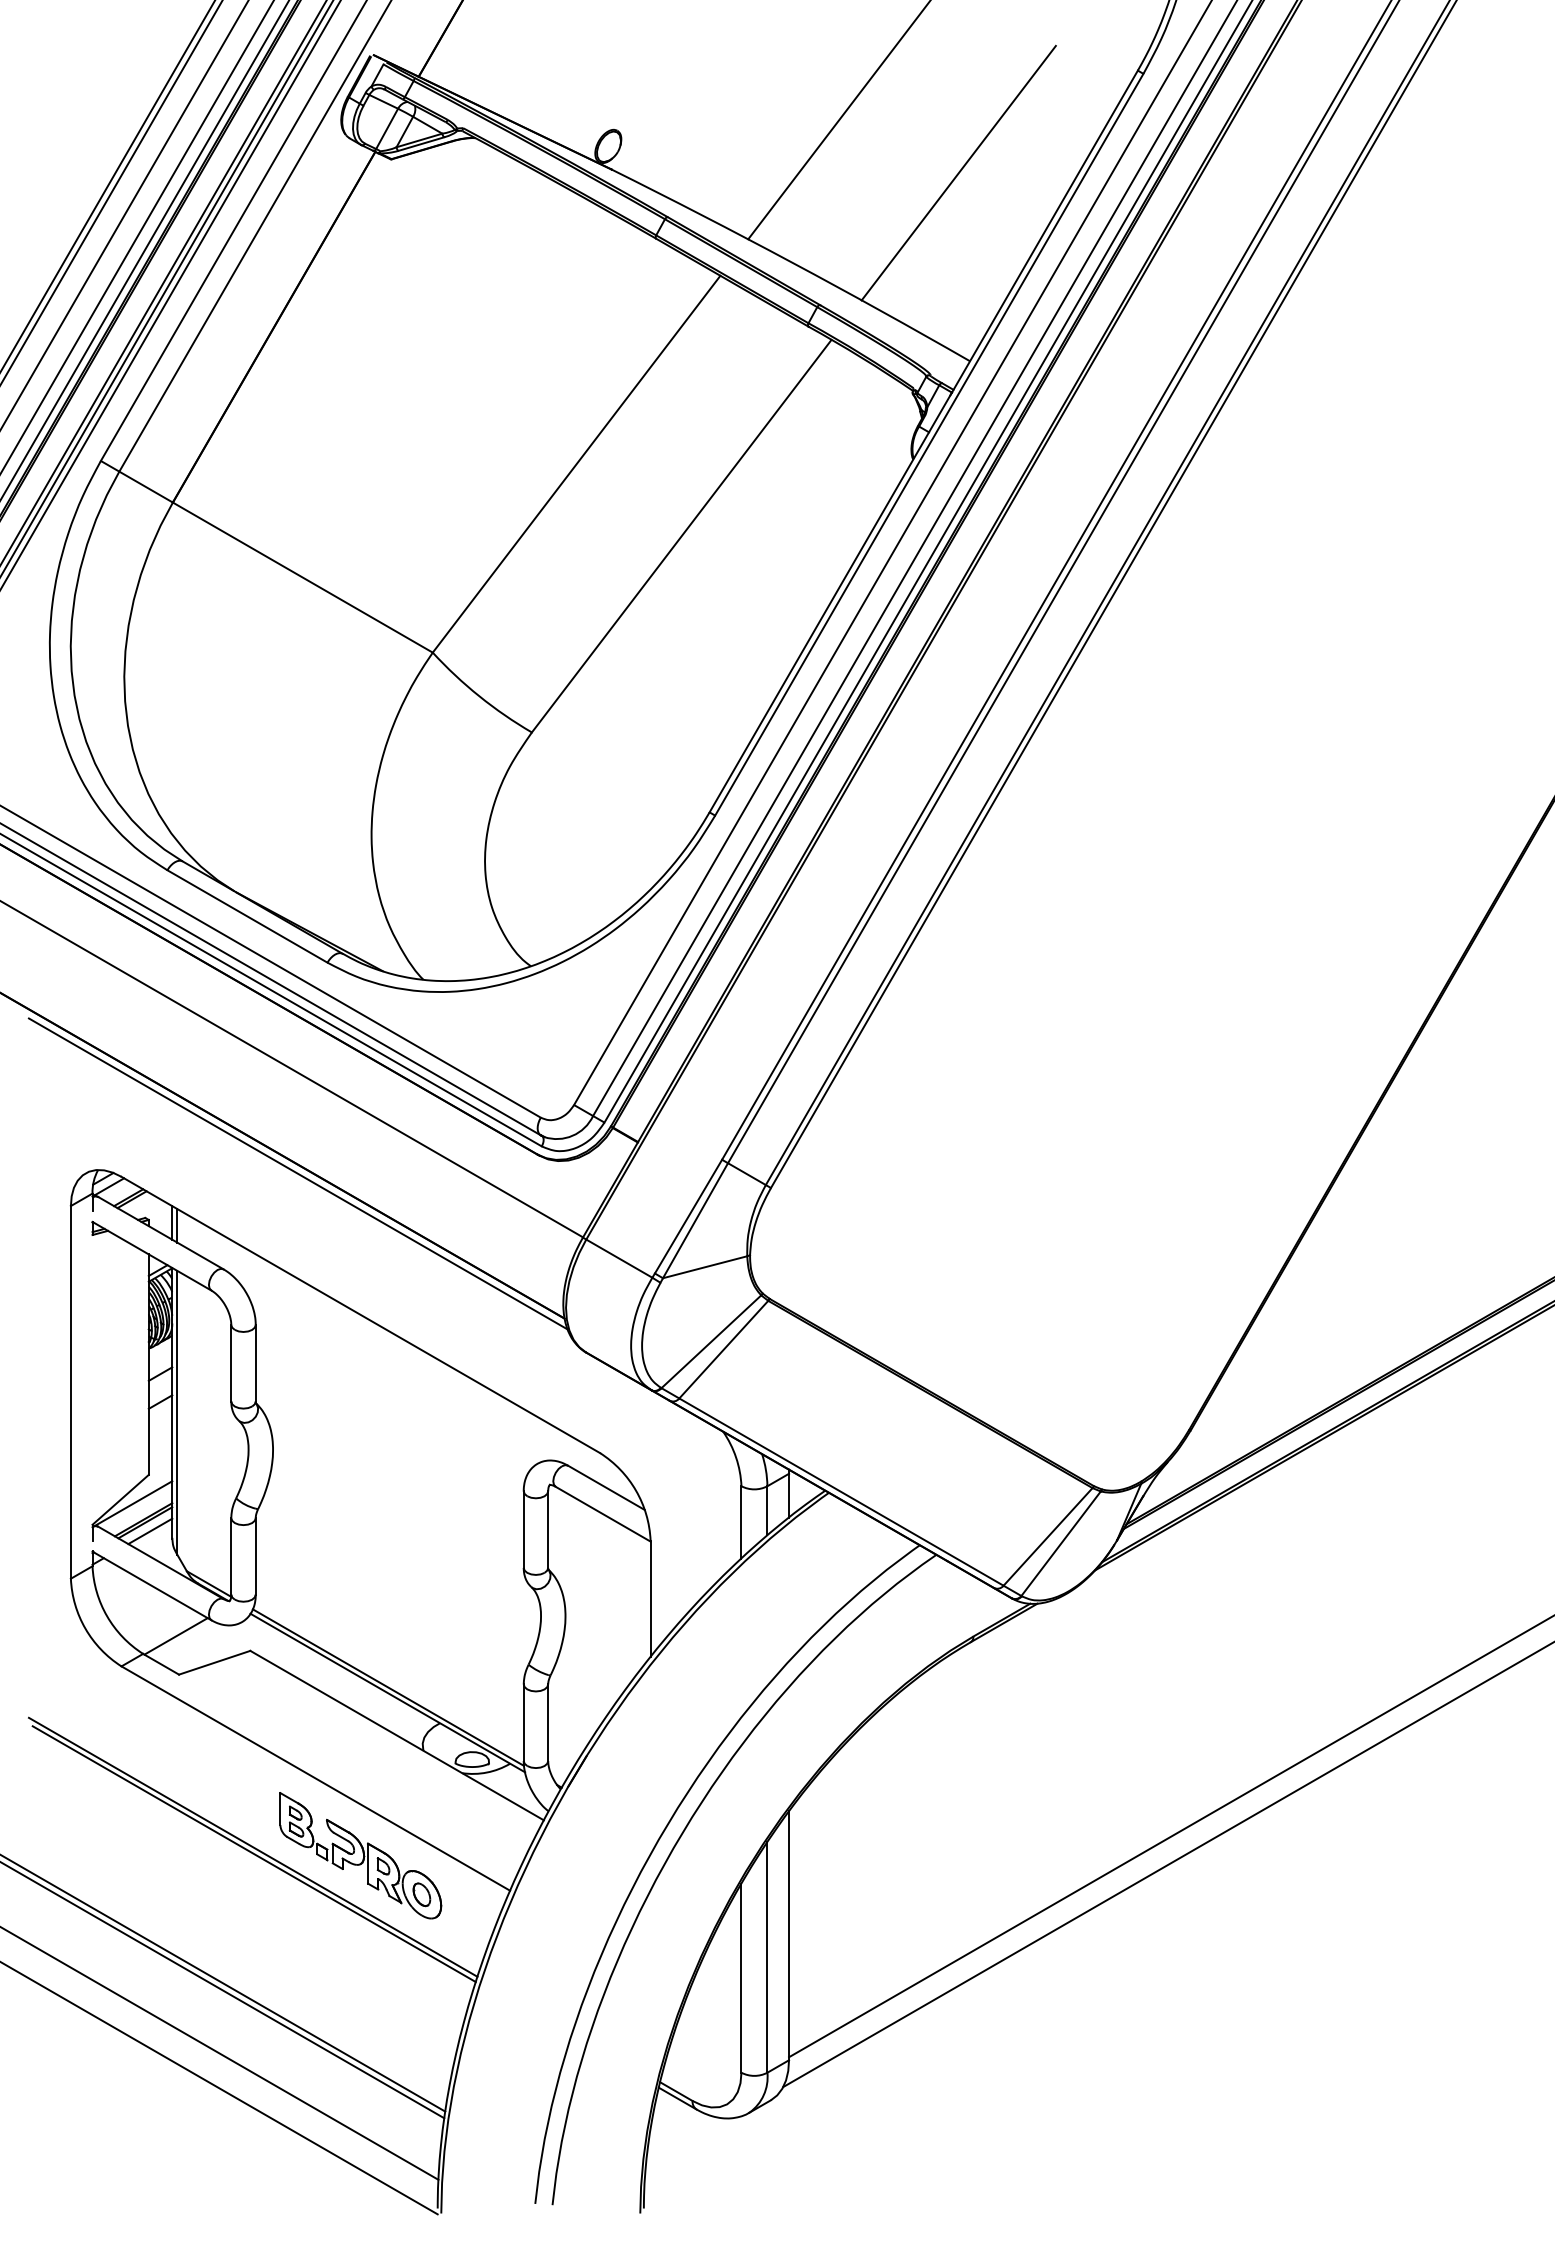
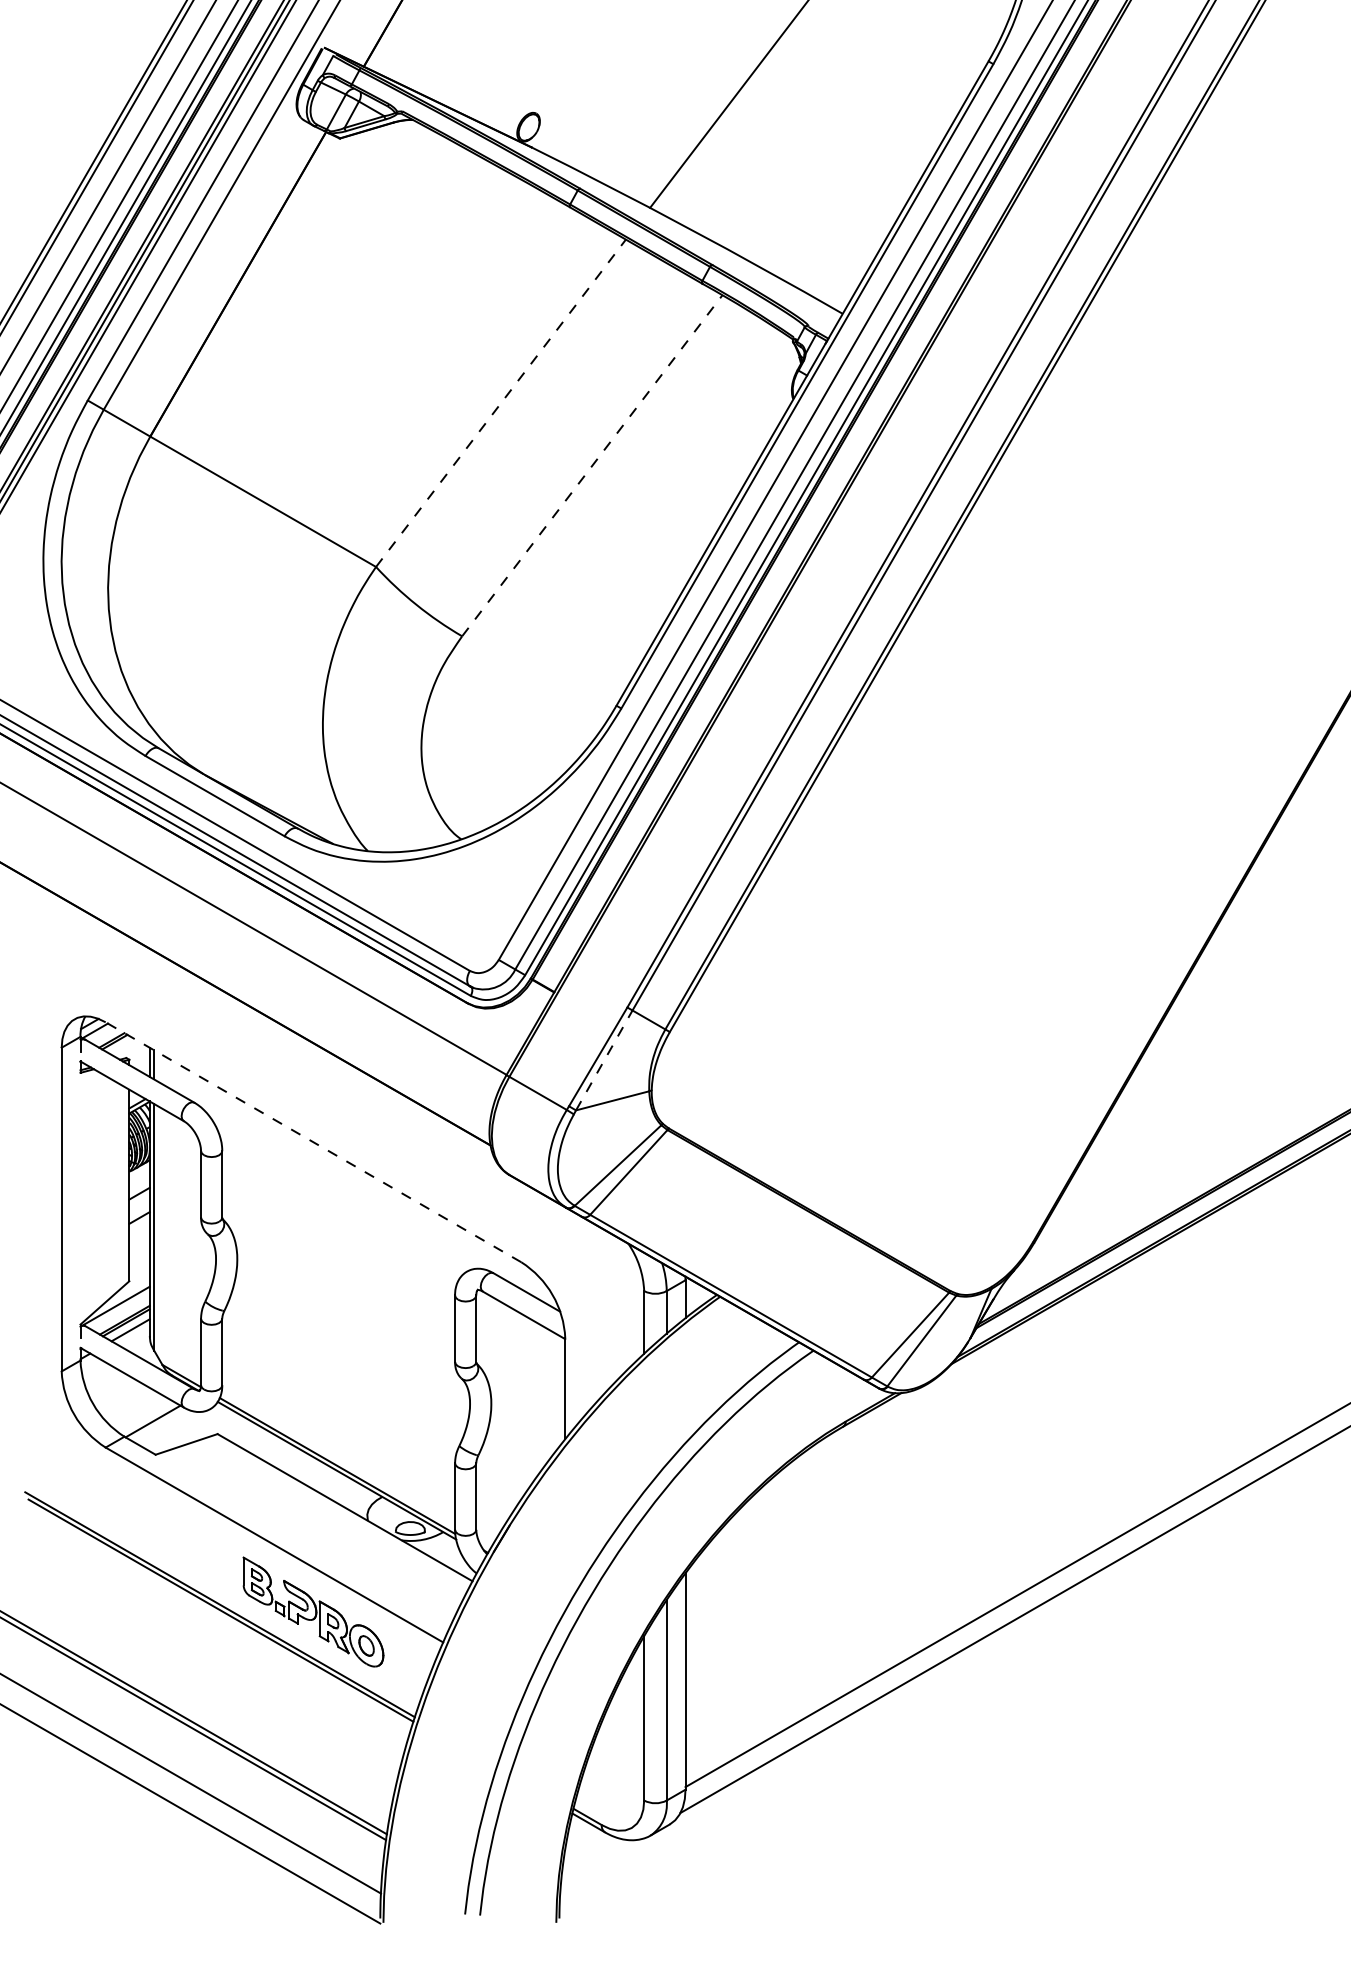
line: (958, 173) -> (832, 150), removed
line: (576, 464) -> (500, 403), solid -> dashed
line: (681, 535) -> (592, 465), solid -> dashed
line: (298, 1173) -> (259, 1019), removed
line: (695, 1220) -> (604, 1060), solid -> dashed
line: (360, 1315) -> (313, 1142), solid -> dashed

